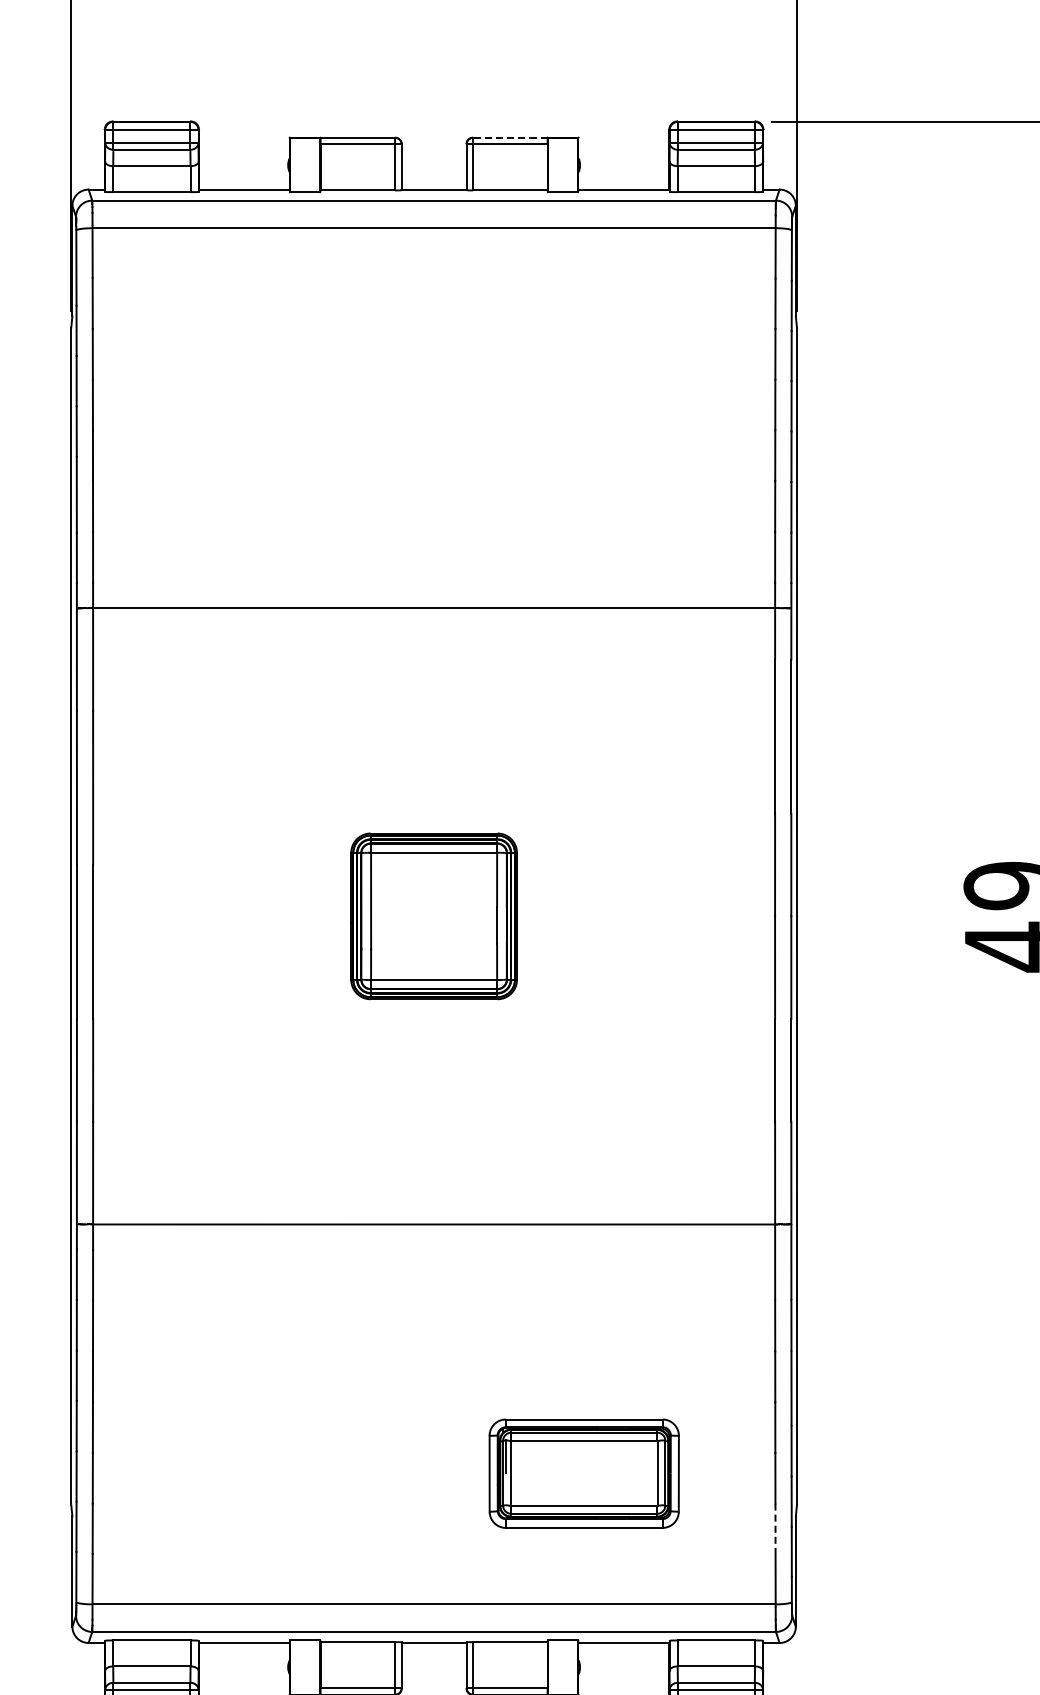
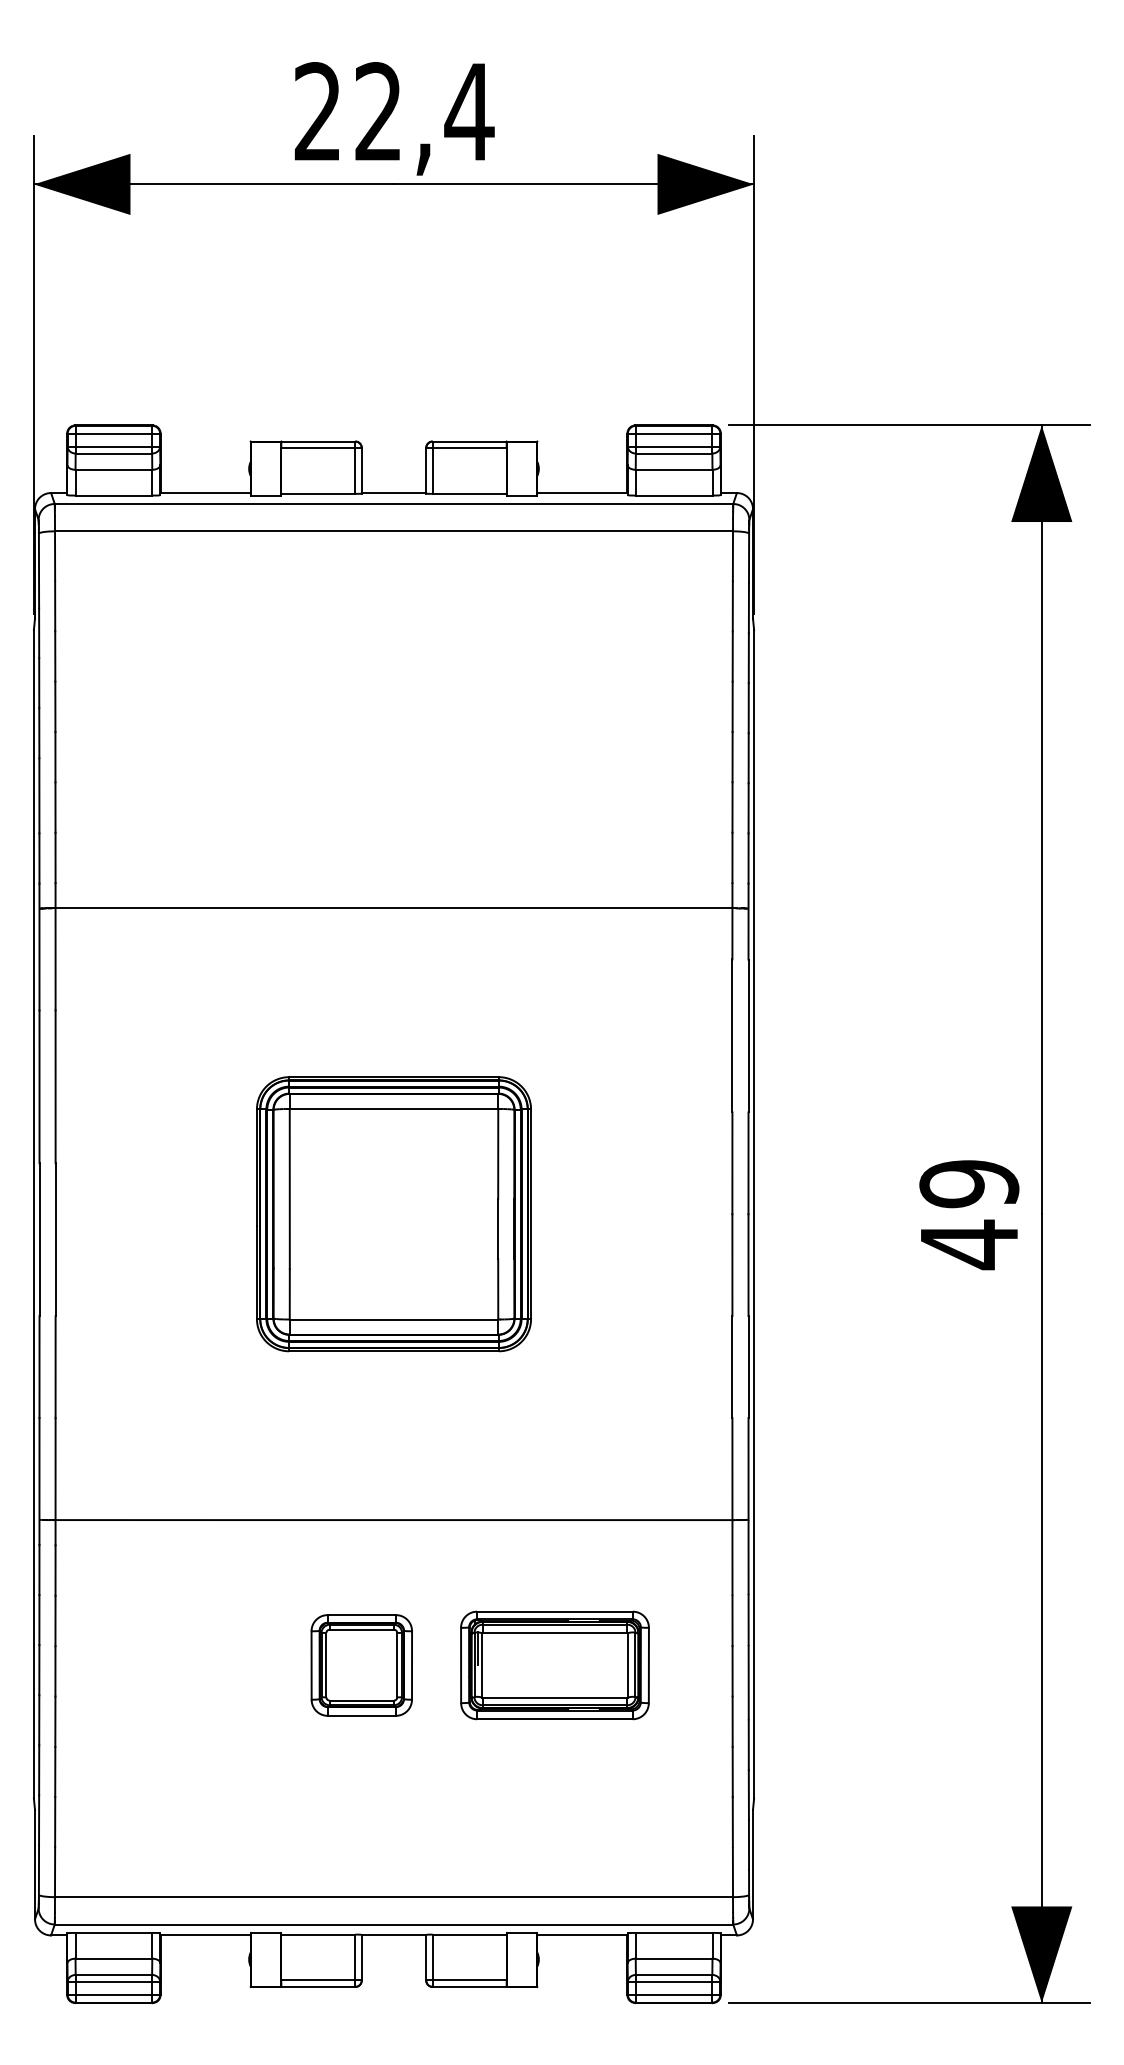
line: (510, 137) -> (469, 441), dashed -> solid
part: (433, 916) -> (393, 1214), size x1.67
part: (401, 1370) -> (361, 1665), added
part: (583, 1473) -> (554, 1665), moved
line: (775, 1529) -> (732, 1822), dashed -> solid

